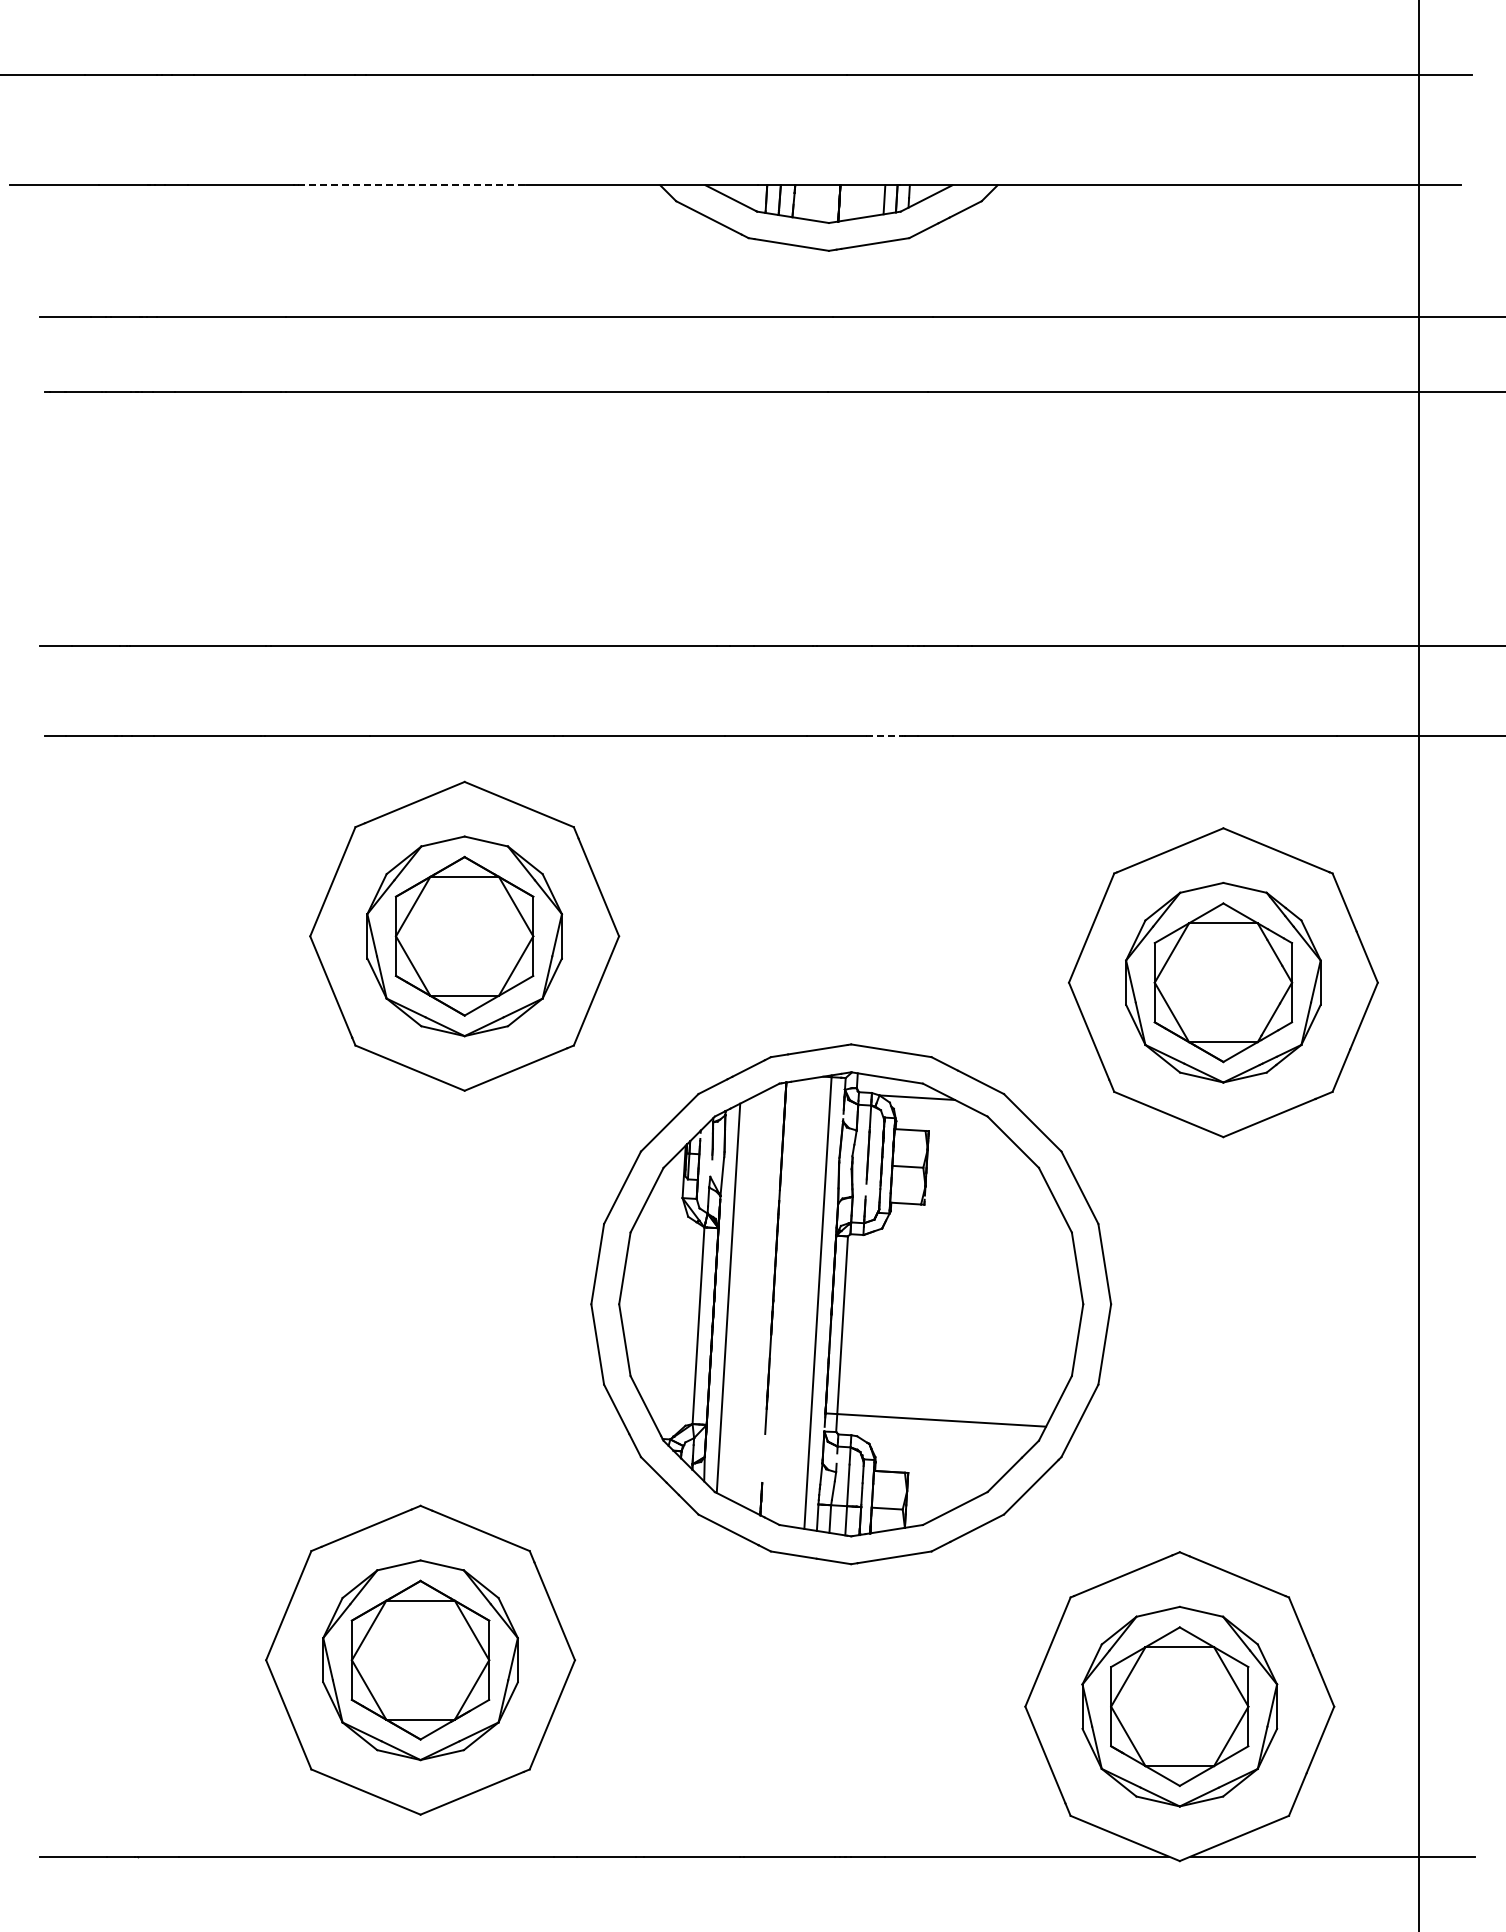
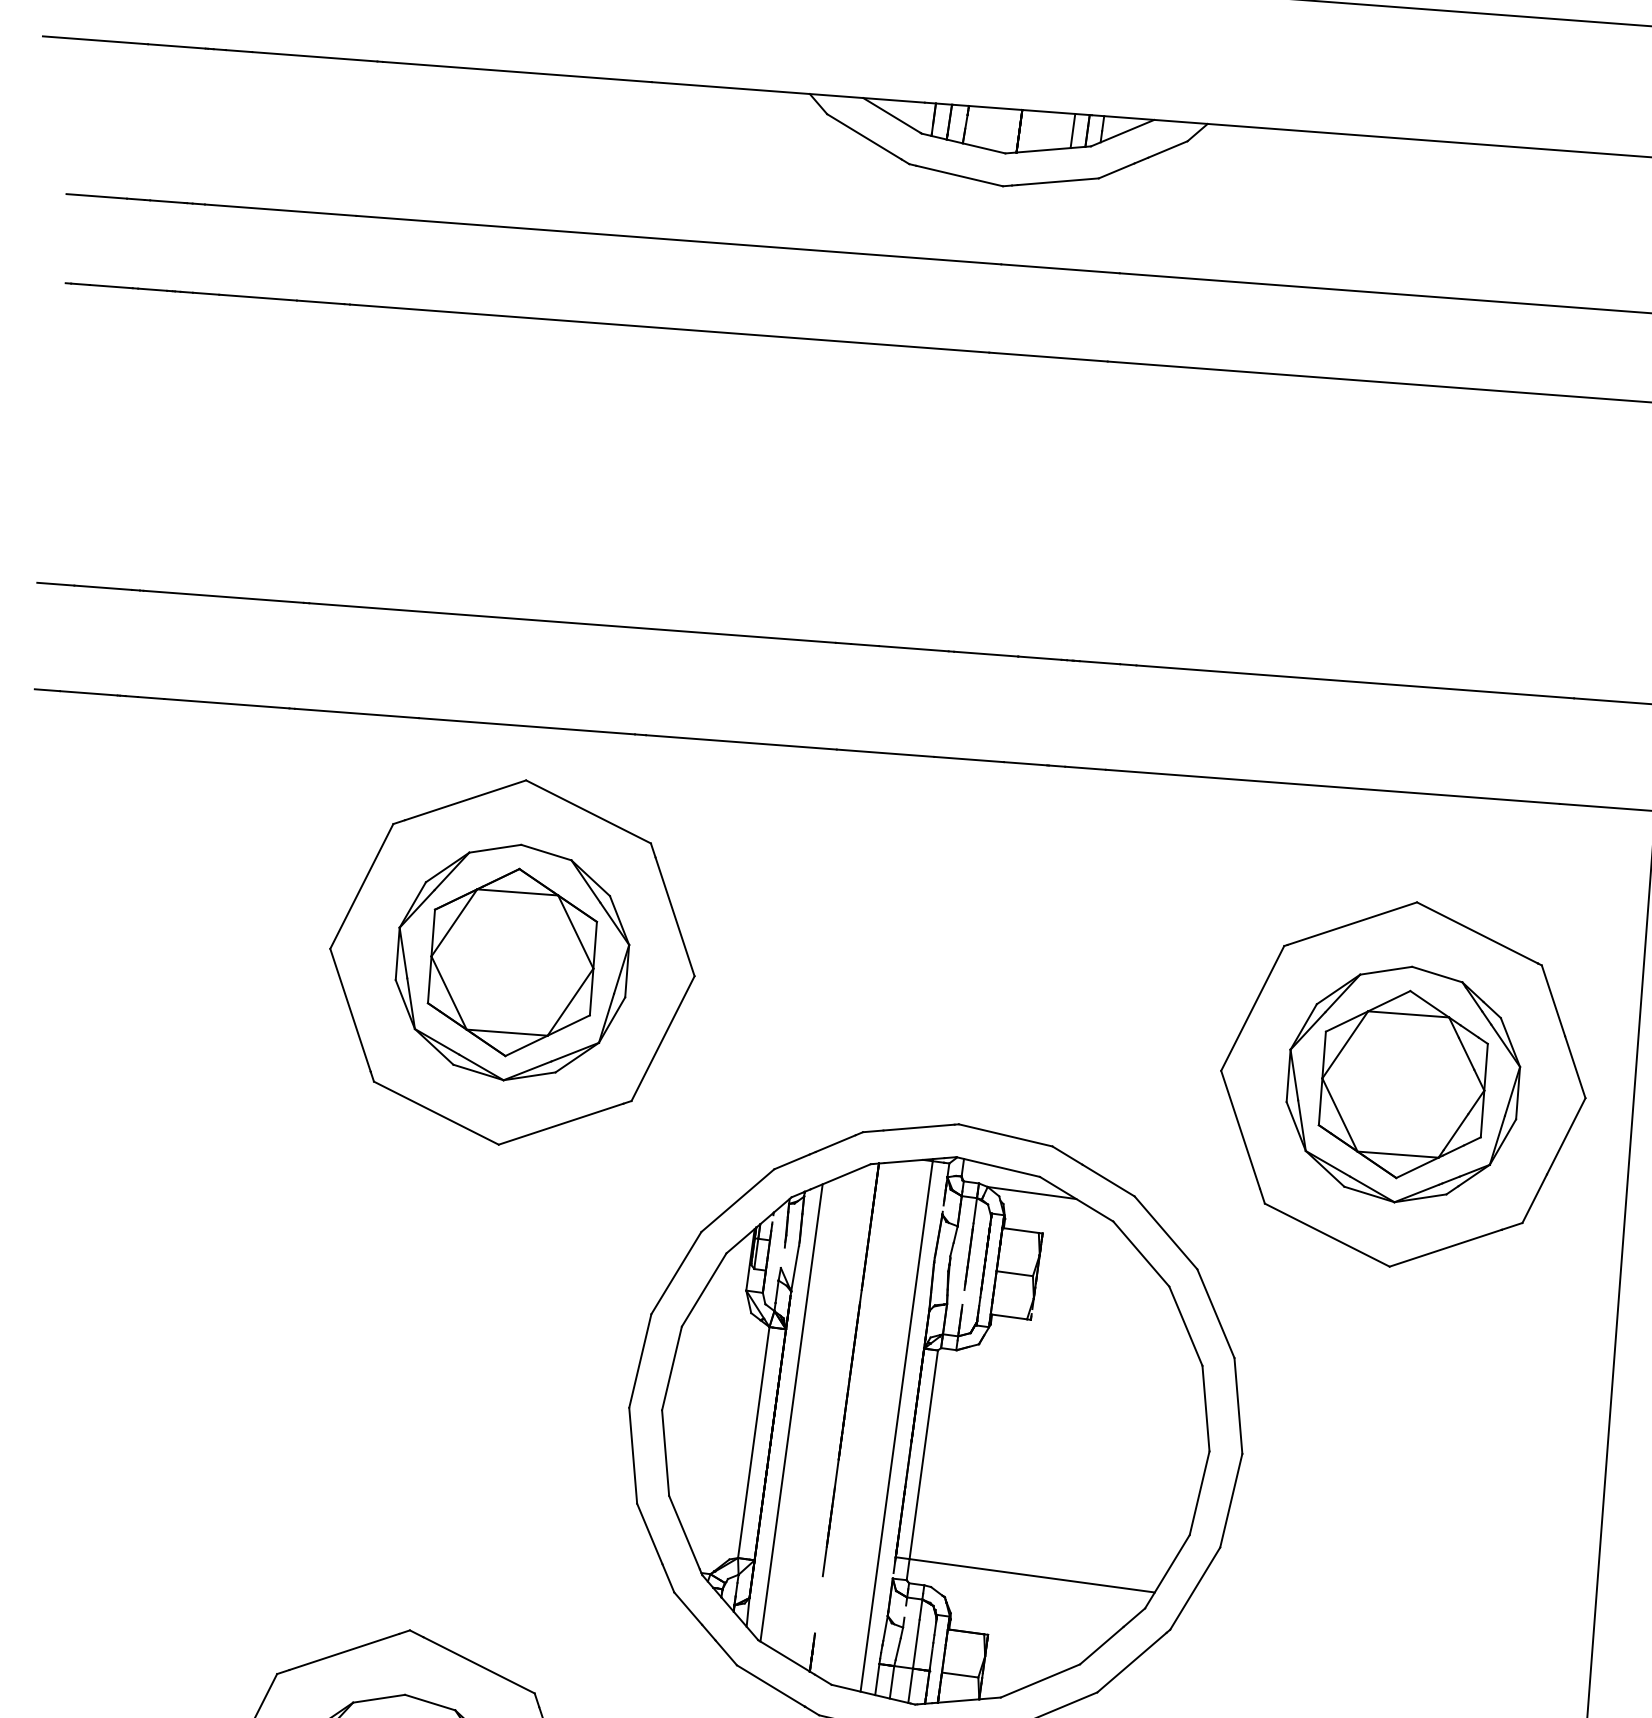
line: (412, 185) -> (517, 72), dashed -> solid
line: (885, 736) -> (1026, 764), dashed -> solid

